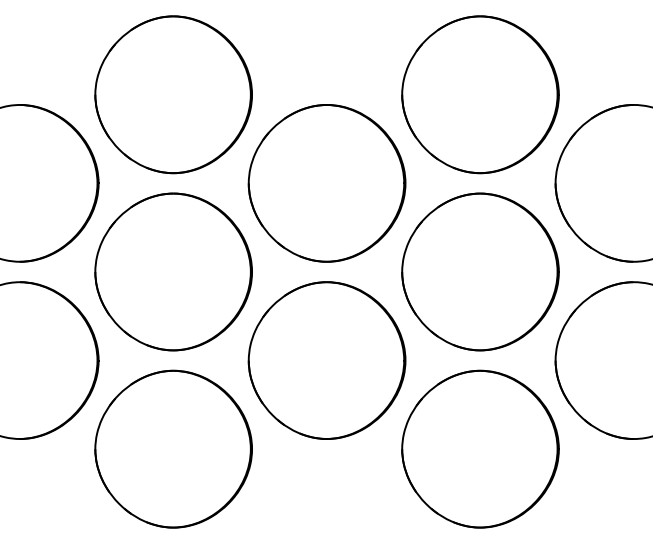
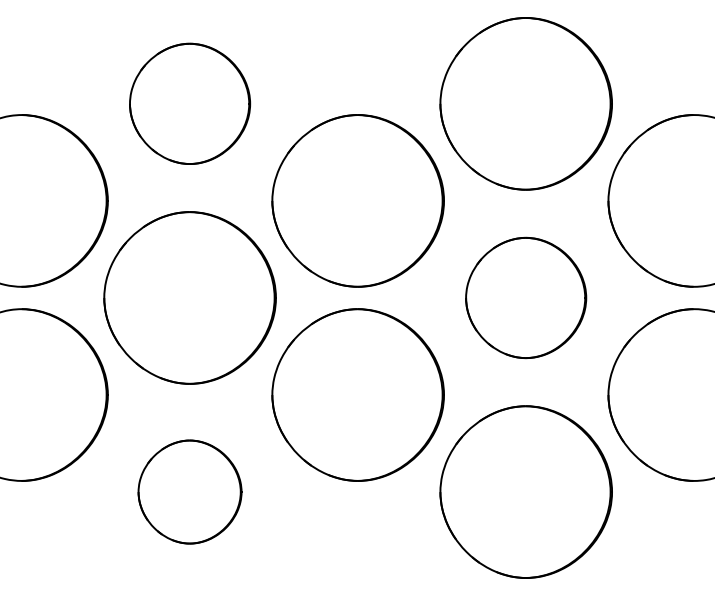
part: (173, 94) -> (189, 103), size x0.7
part: (479, 271) -> (525, 297), size x0.7
part: (173, 448) -> (189, 491), size x0.6

